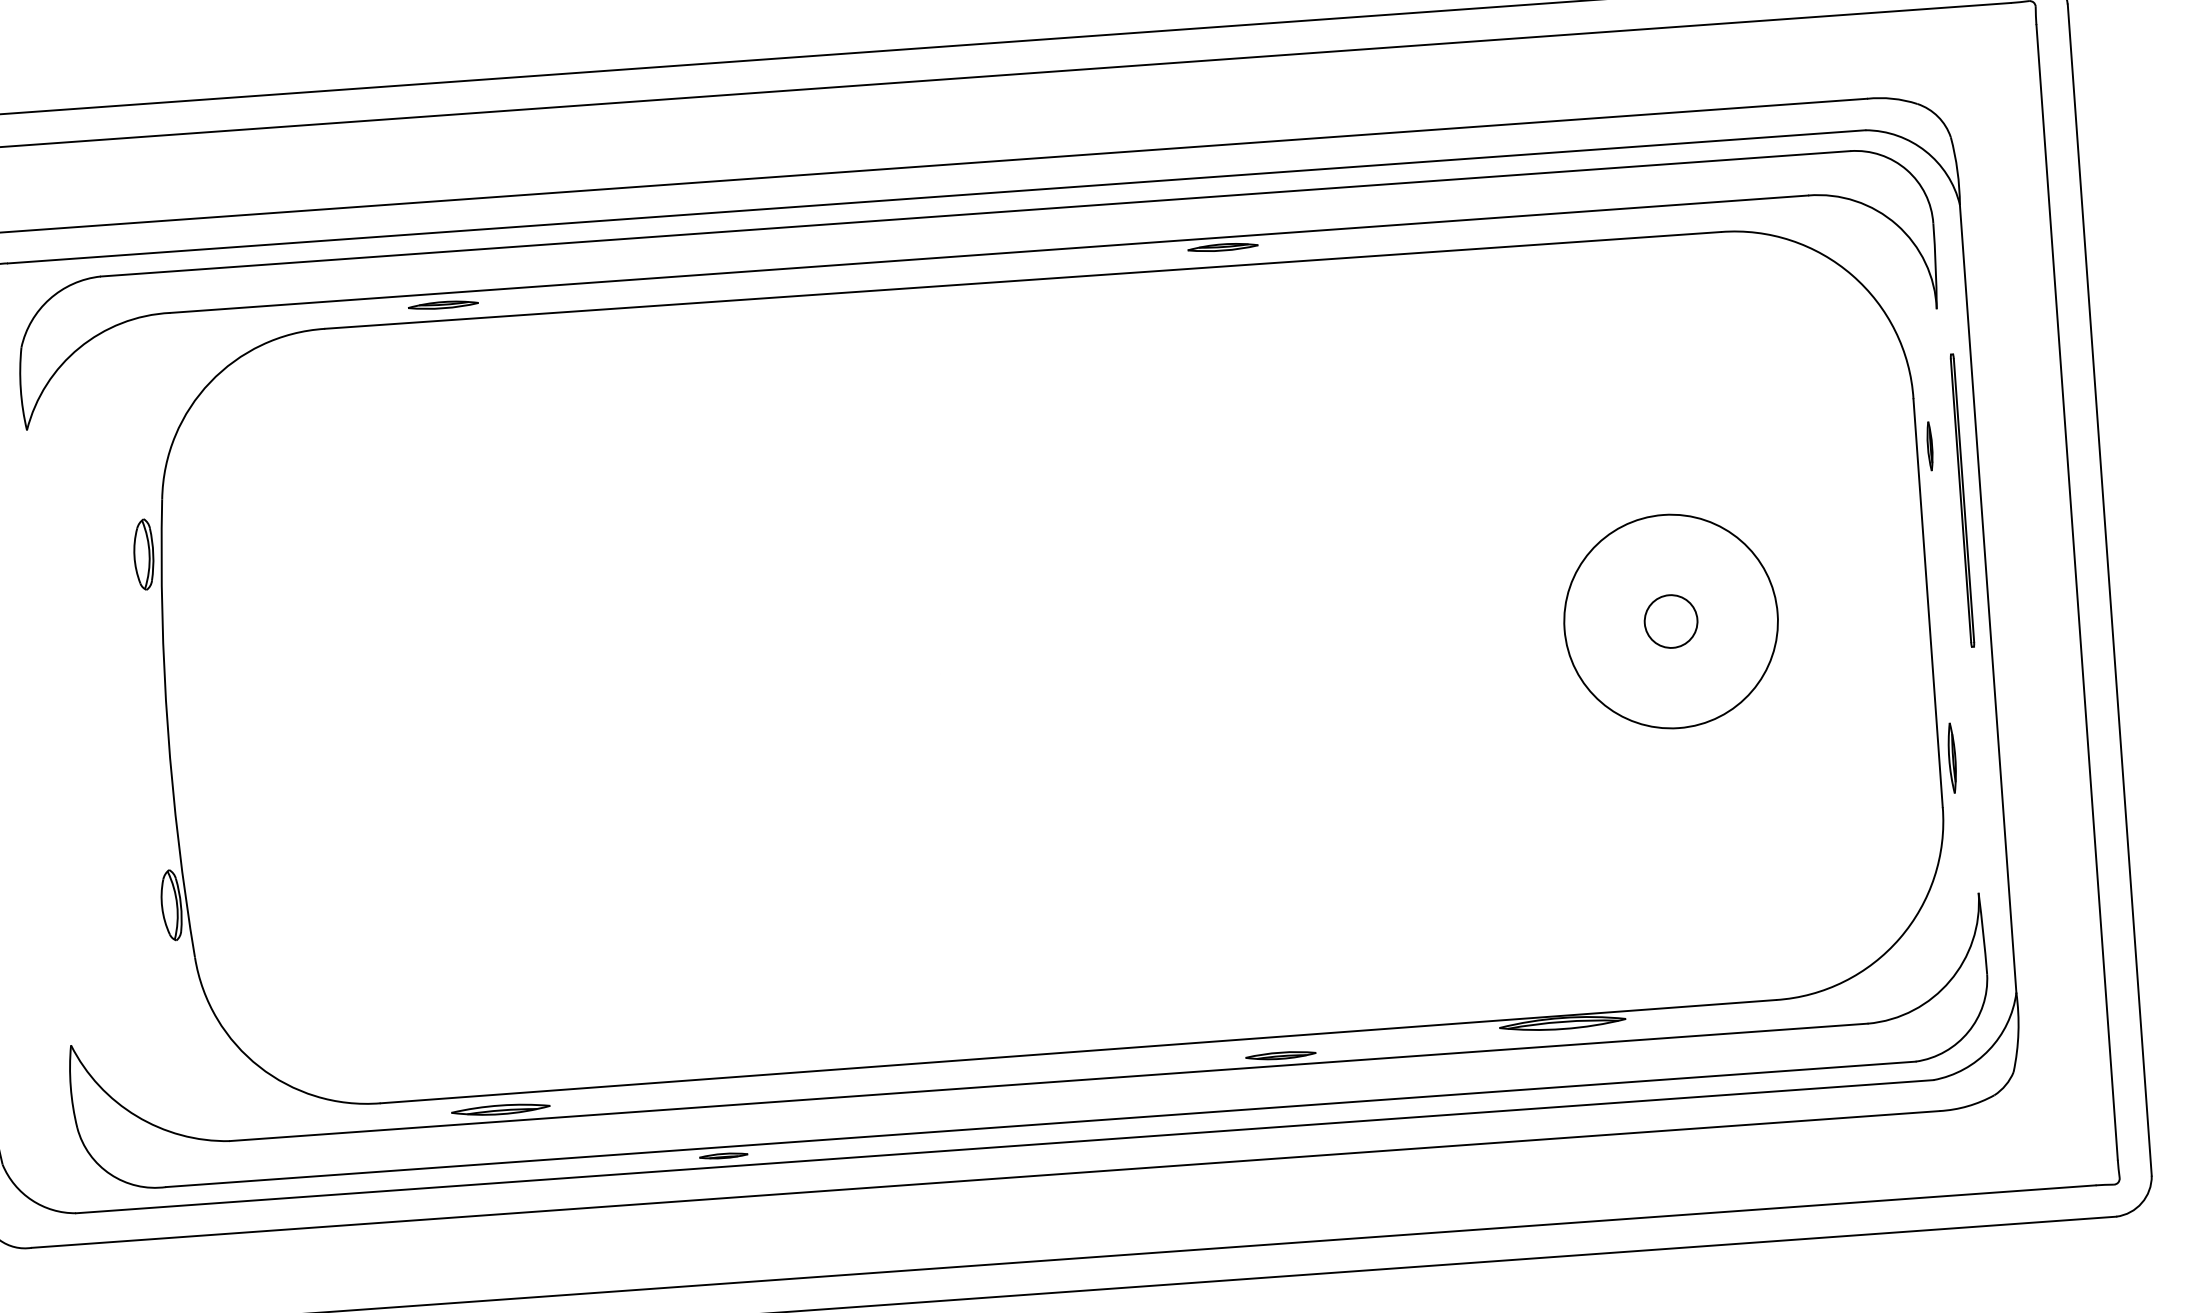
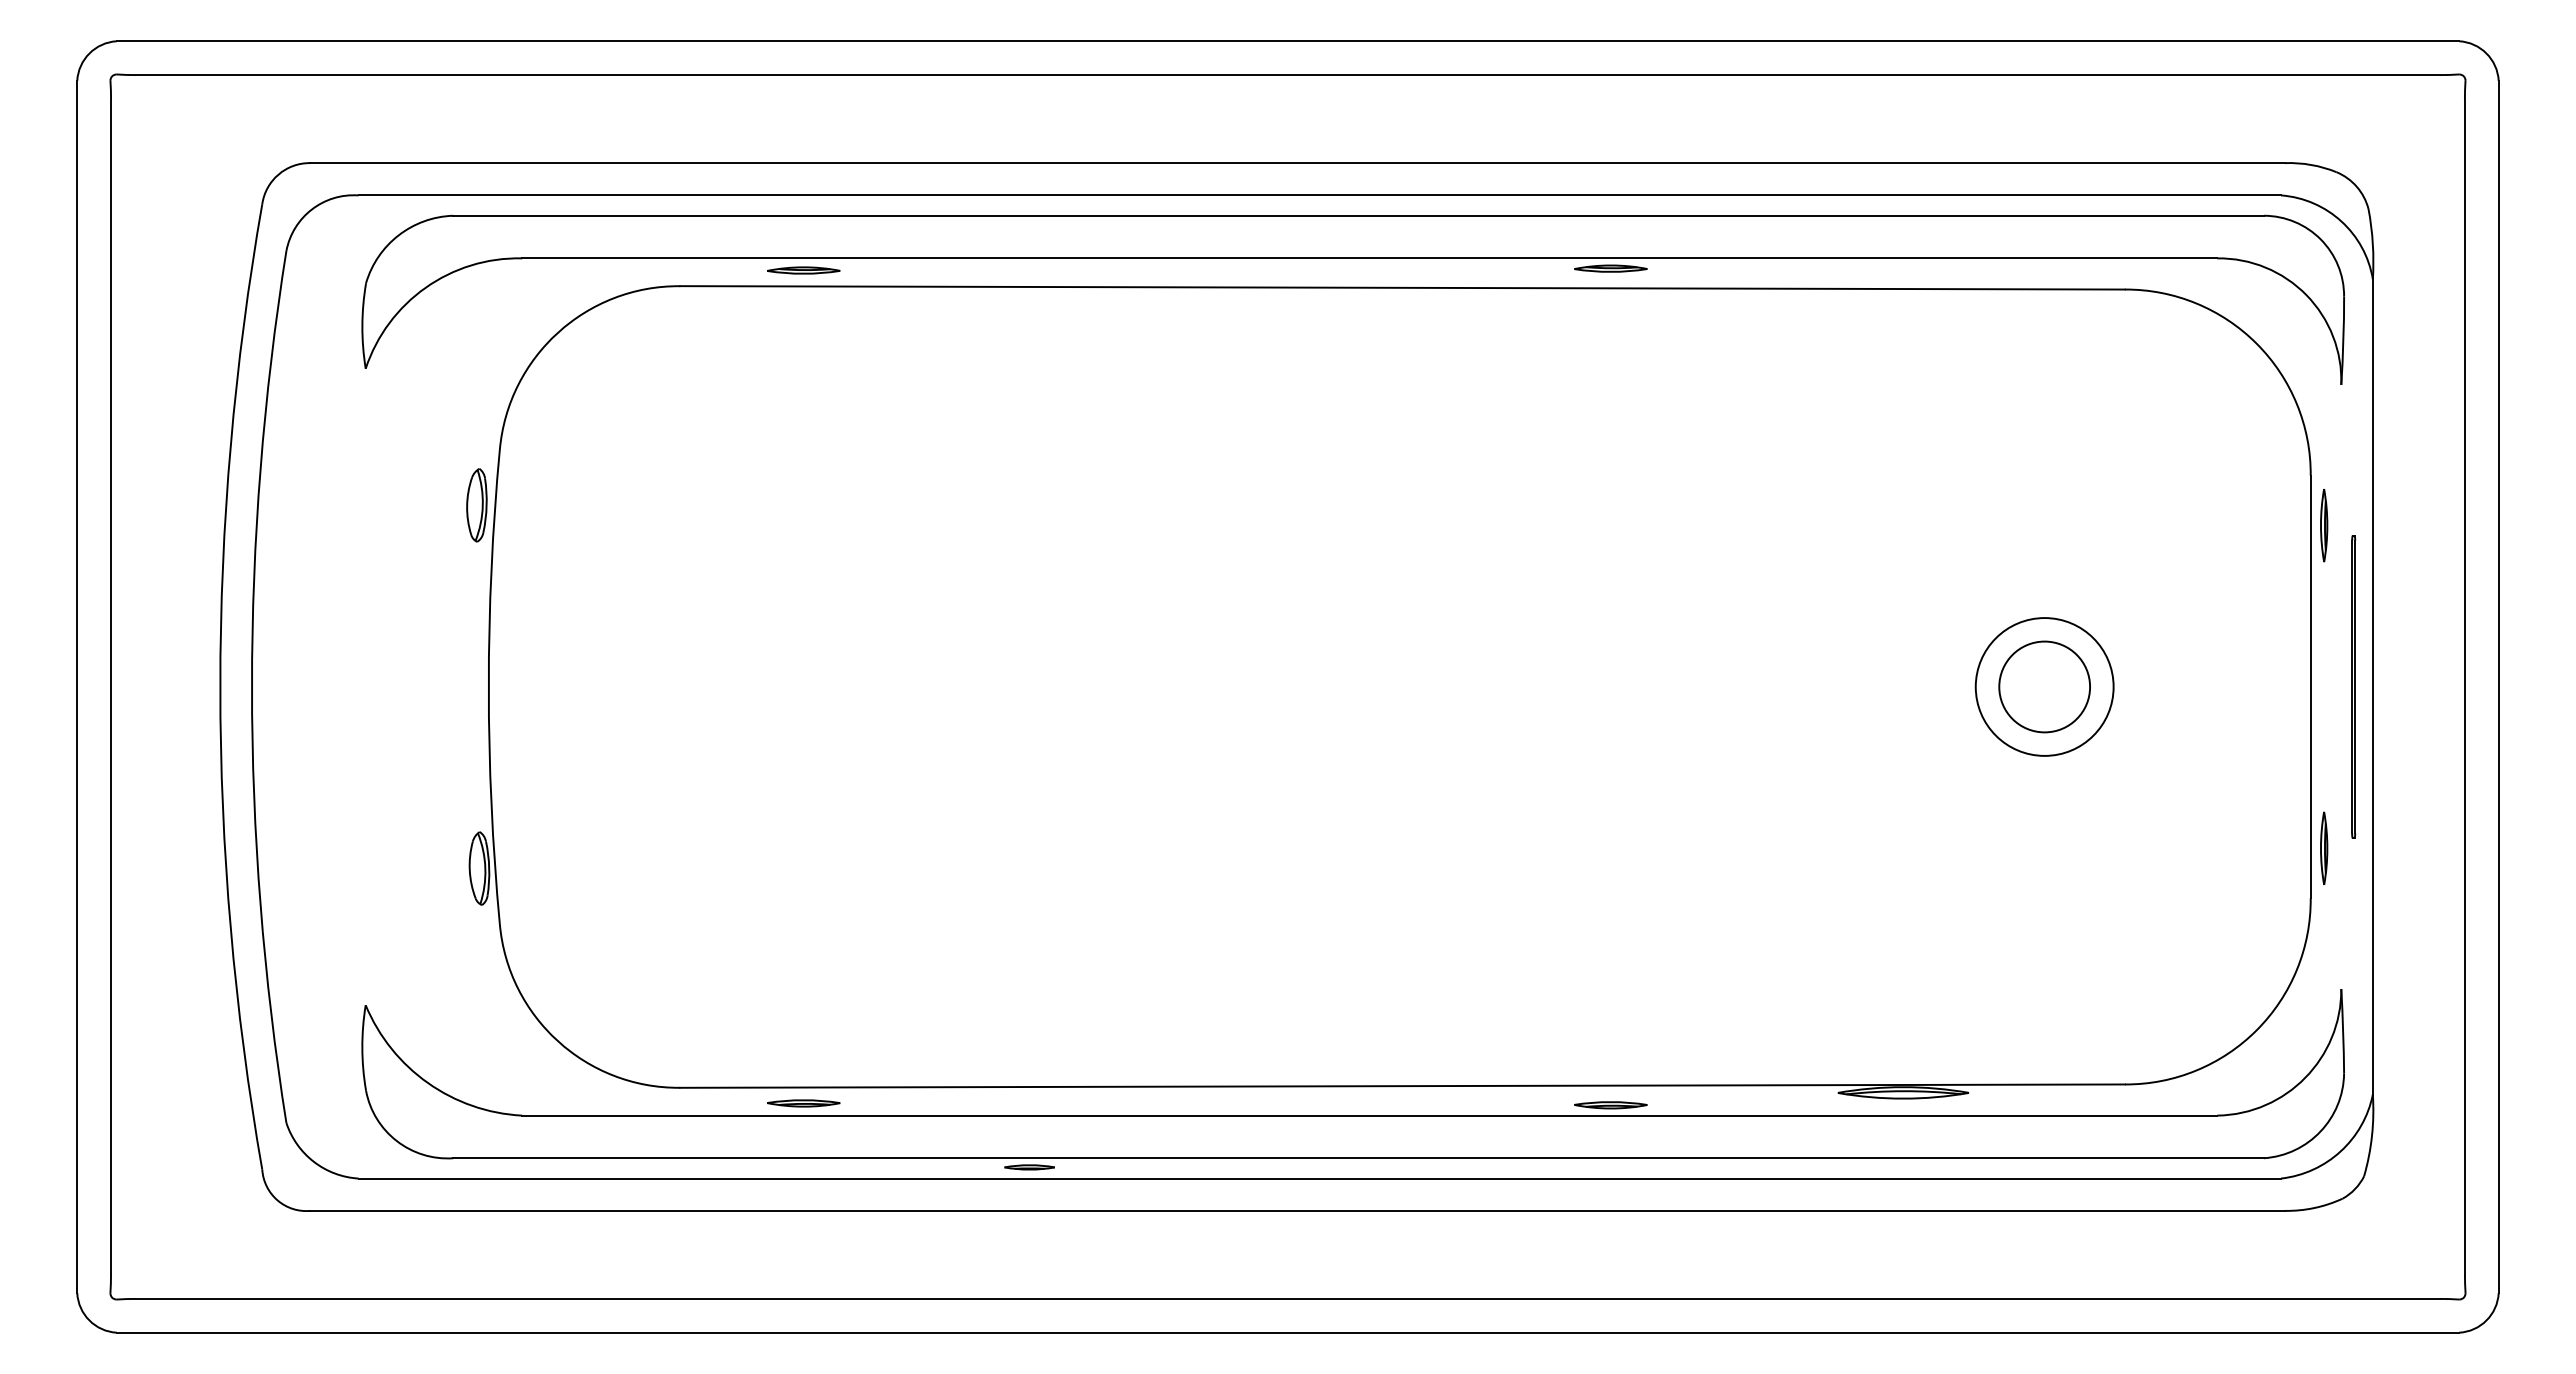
part: (1930, 446) -> (2324, 525), size x1.43
part: (1962, 500) -> (2353, 686), moved
circle: (1670, 621) -> (2044, 686), size x0.62
circle: (1670, 621) -> (2044, 686), size x1.67
part: (500, 1109) -> (803, 1103), size x0.71

